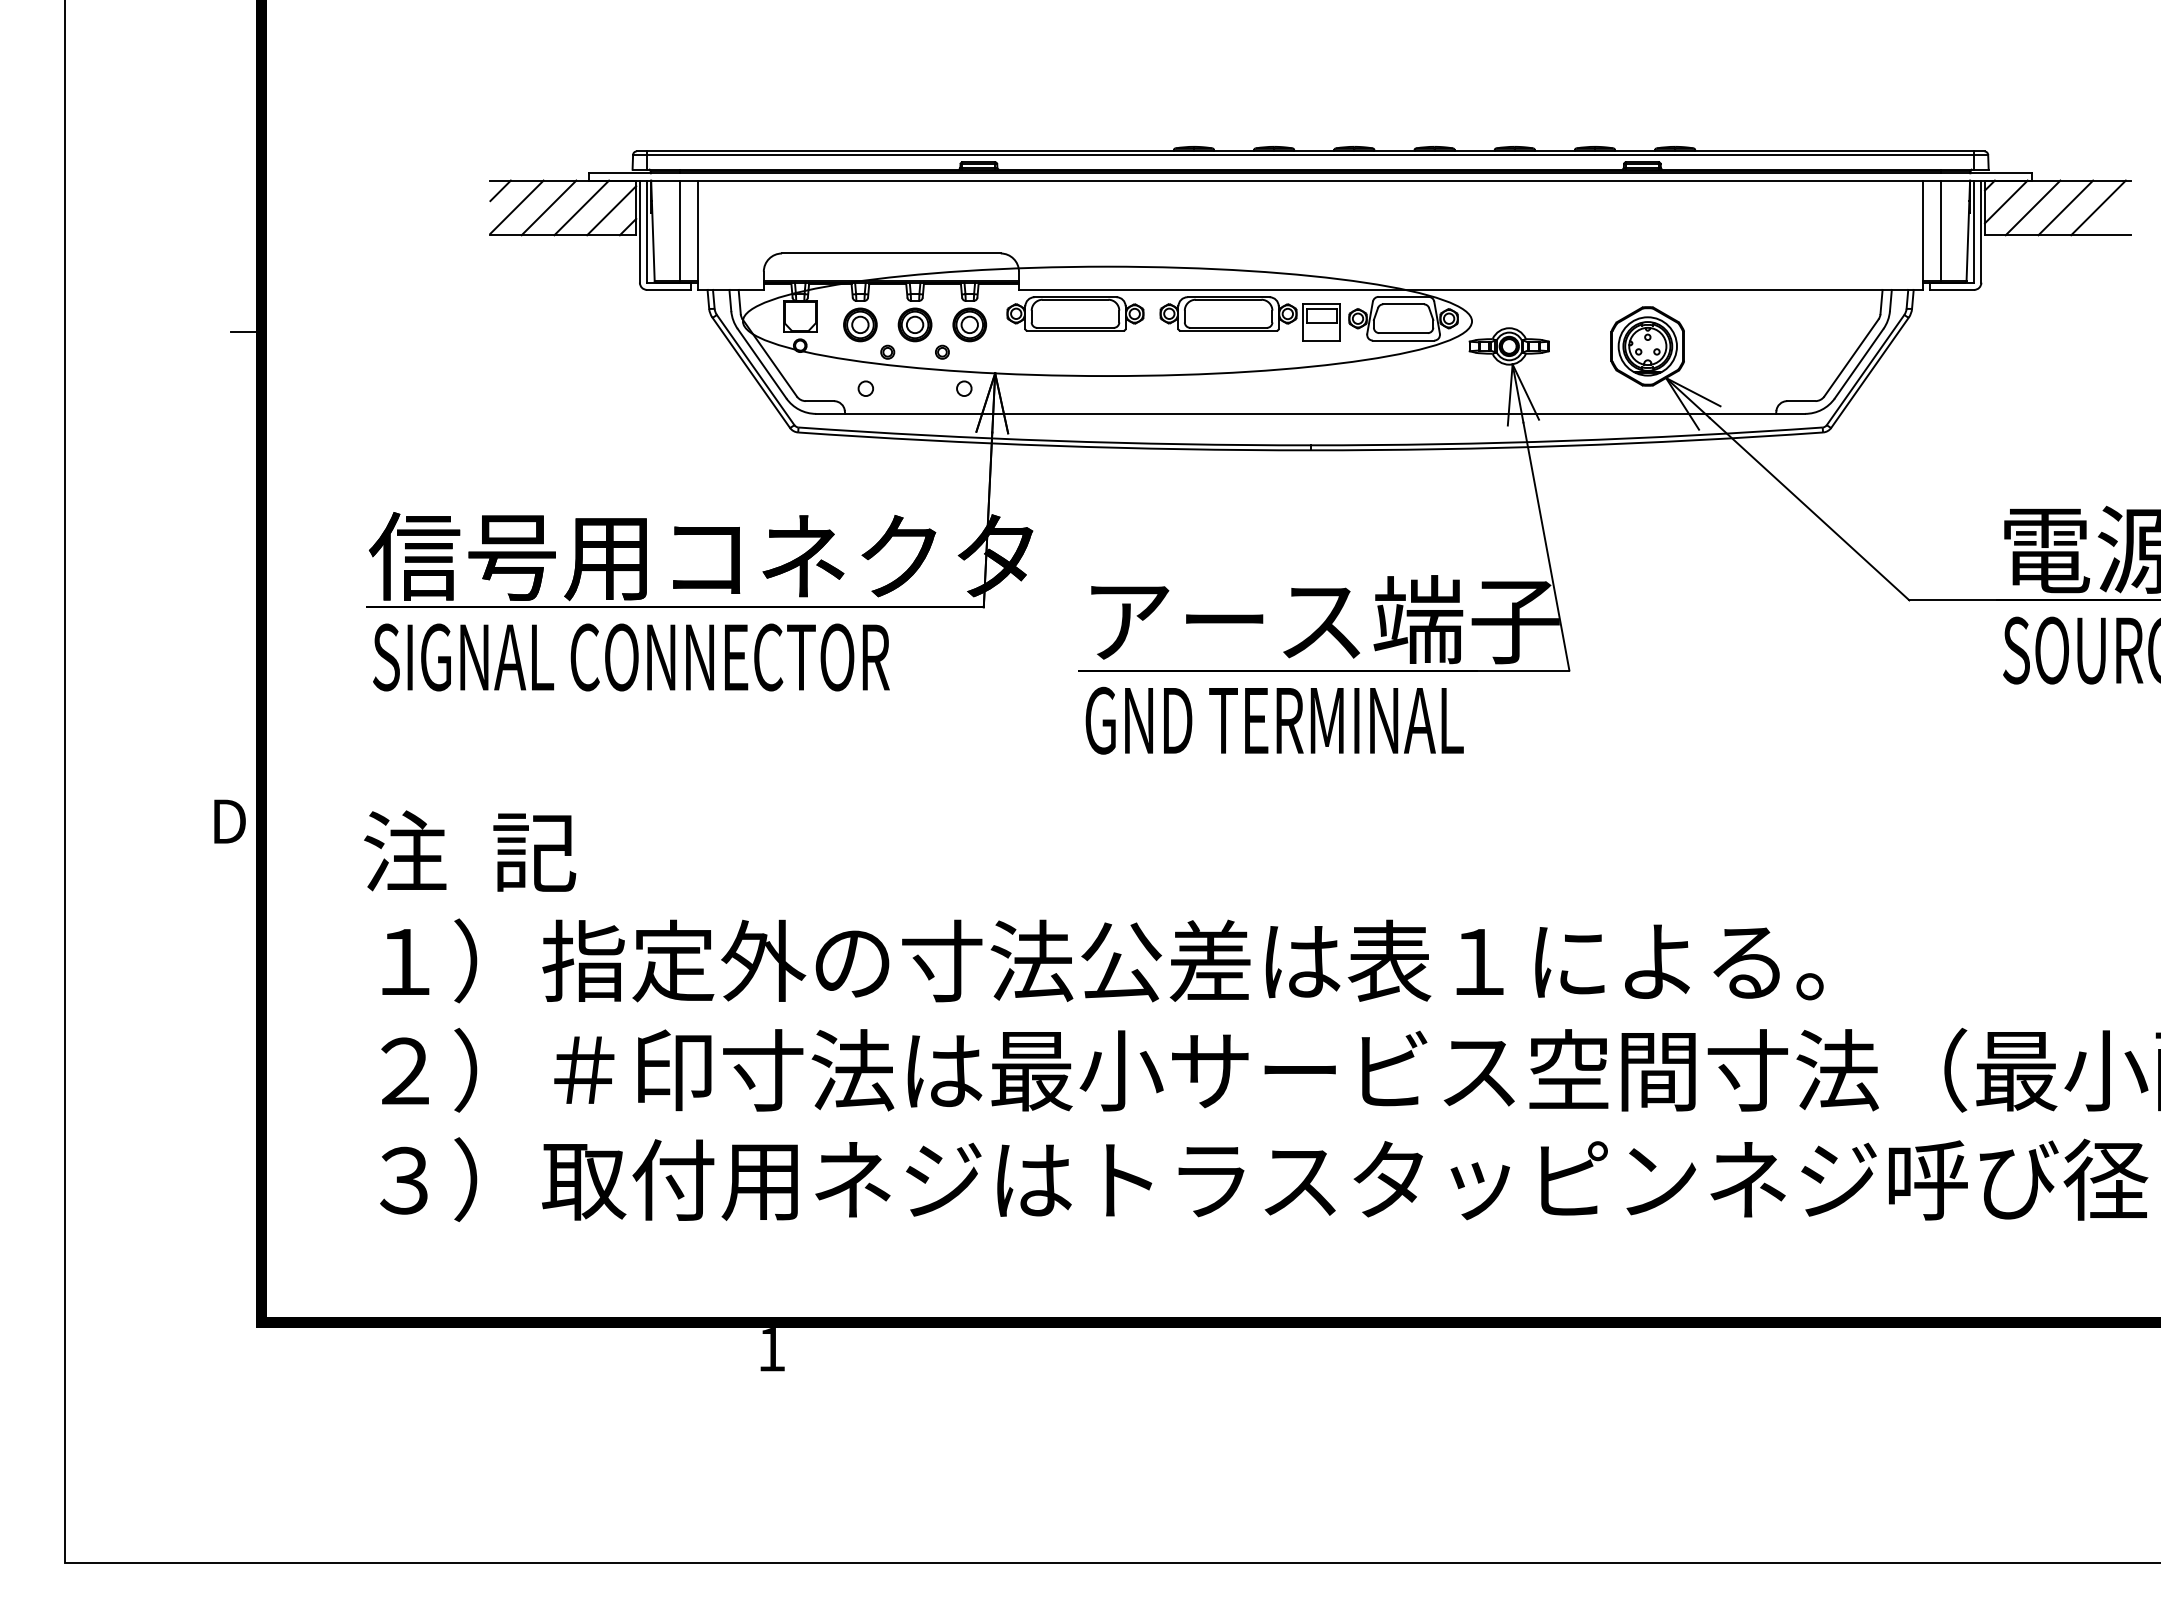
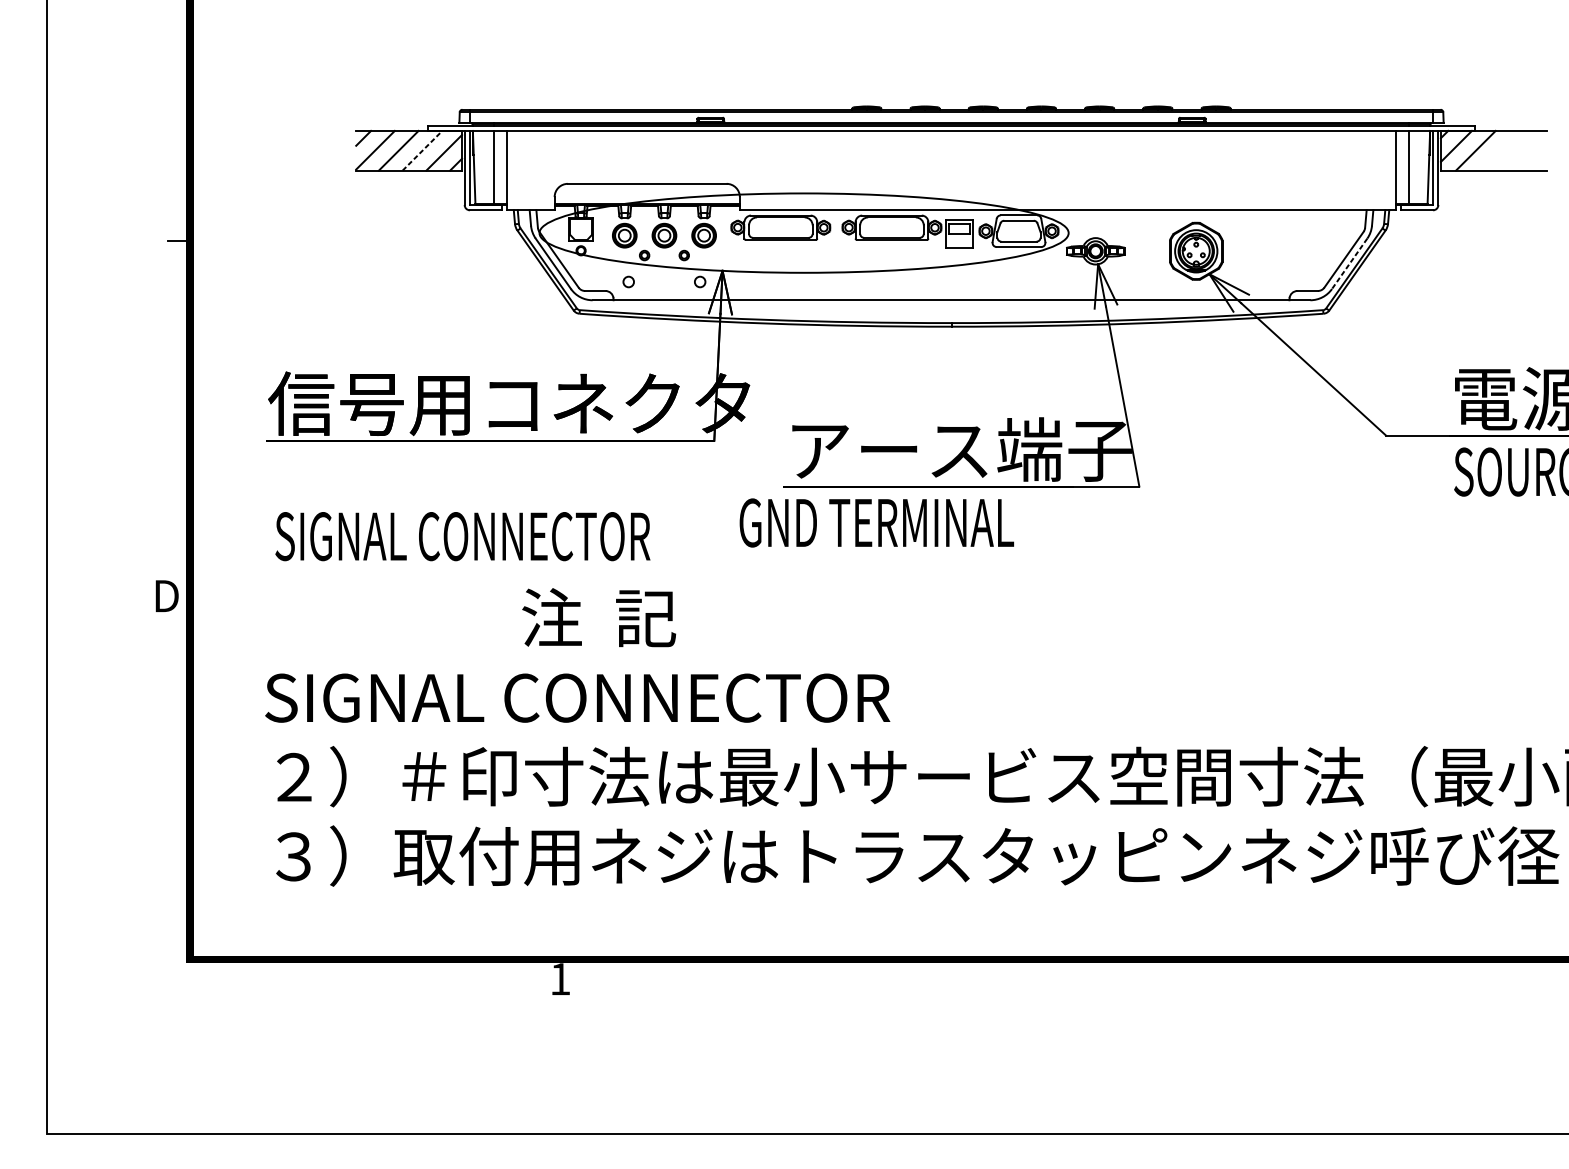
line: (581, 207) -> (422, 150), solid -> dashed
line: (2065, 207) -> (1499, 150), removed
line: (2098, 207) -> (1523, 150), removed
line: (1858, 364) -> (1349, 264), solid -> dashed
text: (631, 657) -> (462, 536), moved
text: (1274, 720) -> (876, 522), moved
text: (470, 850) -> (599, 617), moved
text: (1093, 960) -> (793, 696), １）指定外の寸法公差は表１による。 -> SIGNAL CONNECTOR

